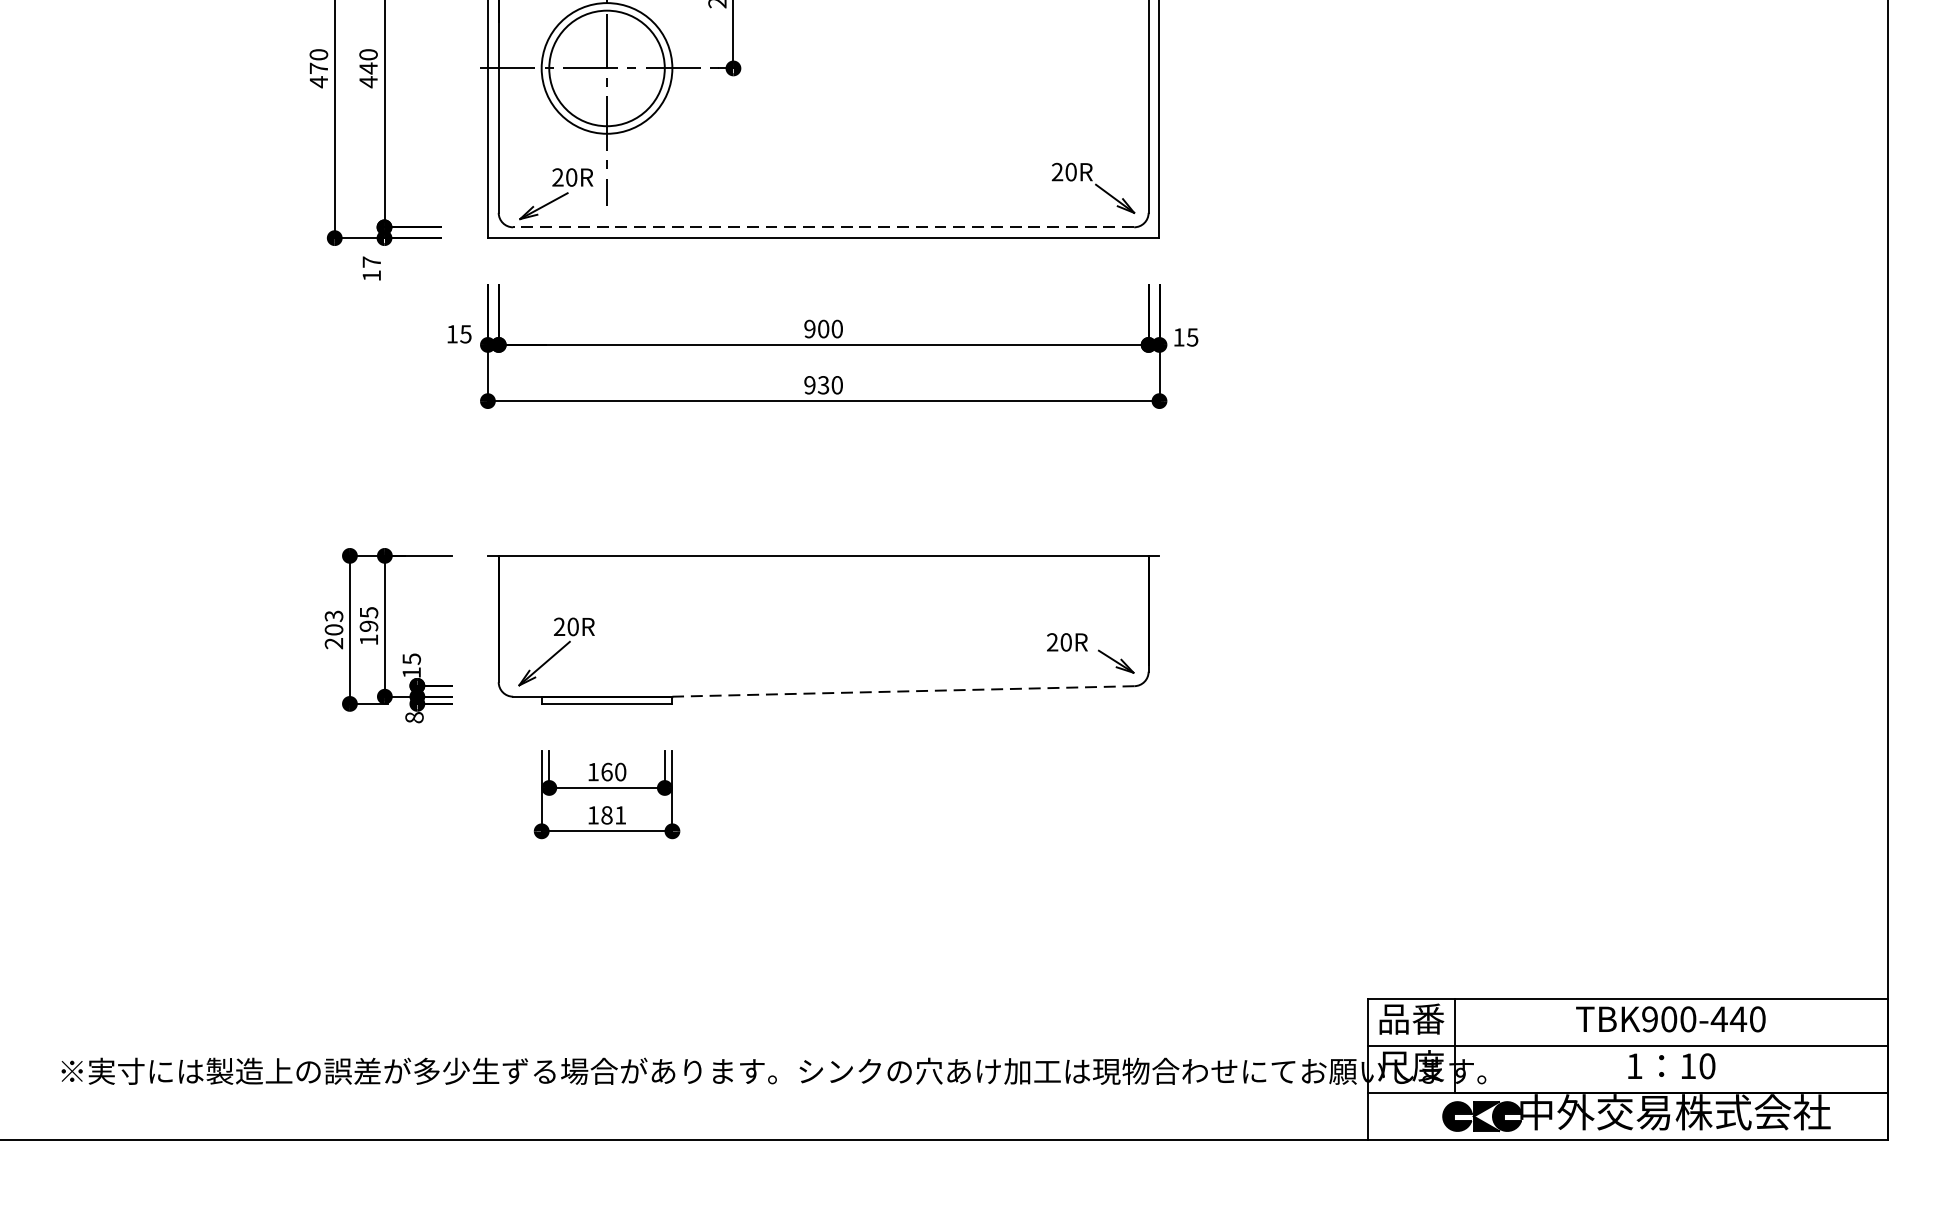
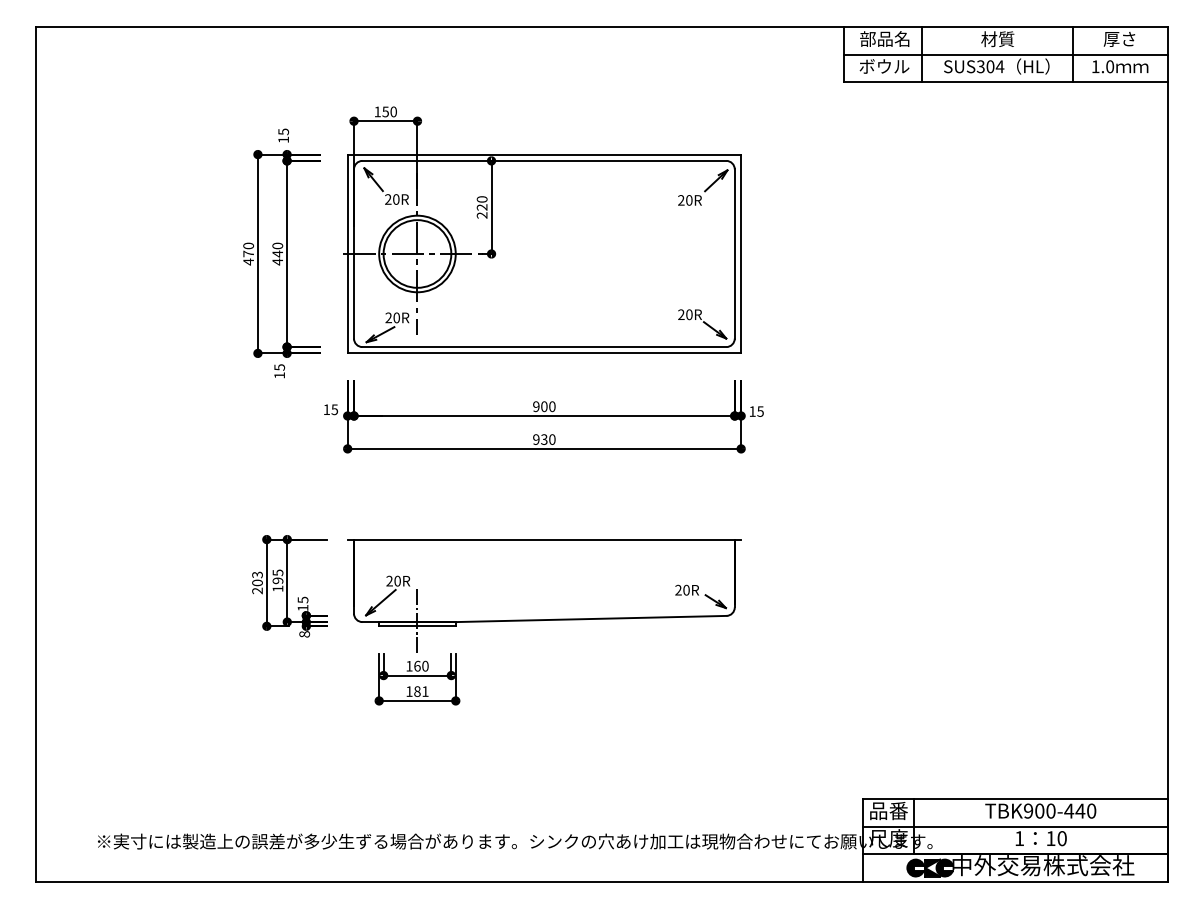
line: (823, 228) -> (544, 347), dashed -> solid
text: (371, 262) -> (279, 367), 17 -> 15
line: (902, 692) -> (590, 619), dashed -> solid
line: (607, 695) -> (417, 621), added

